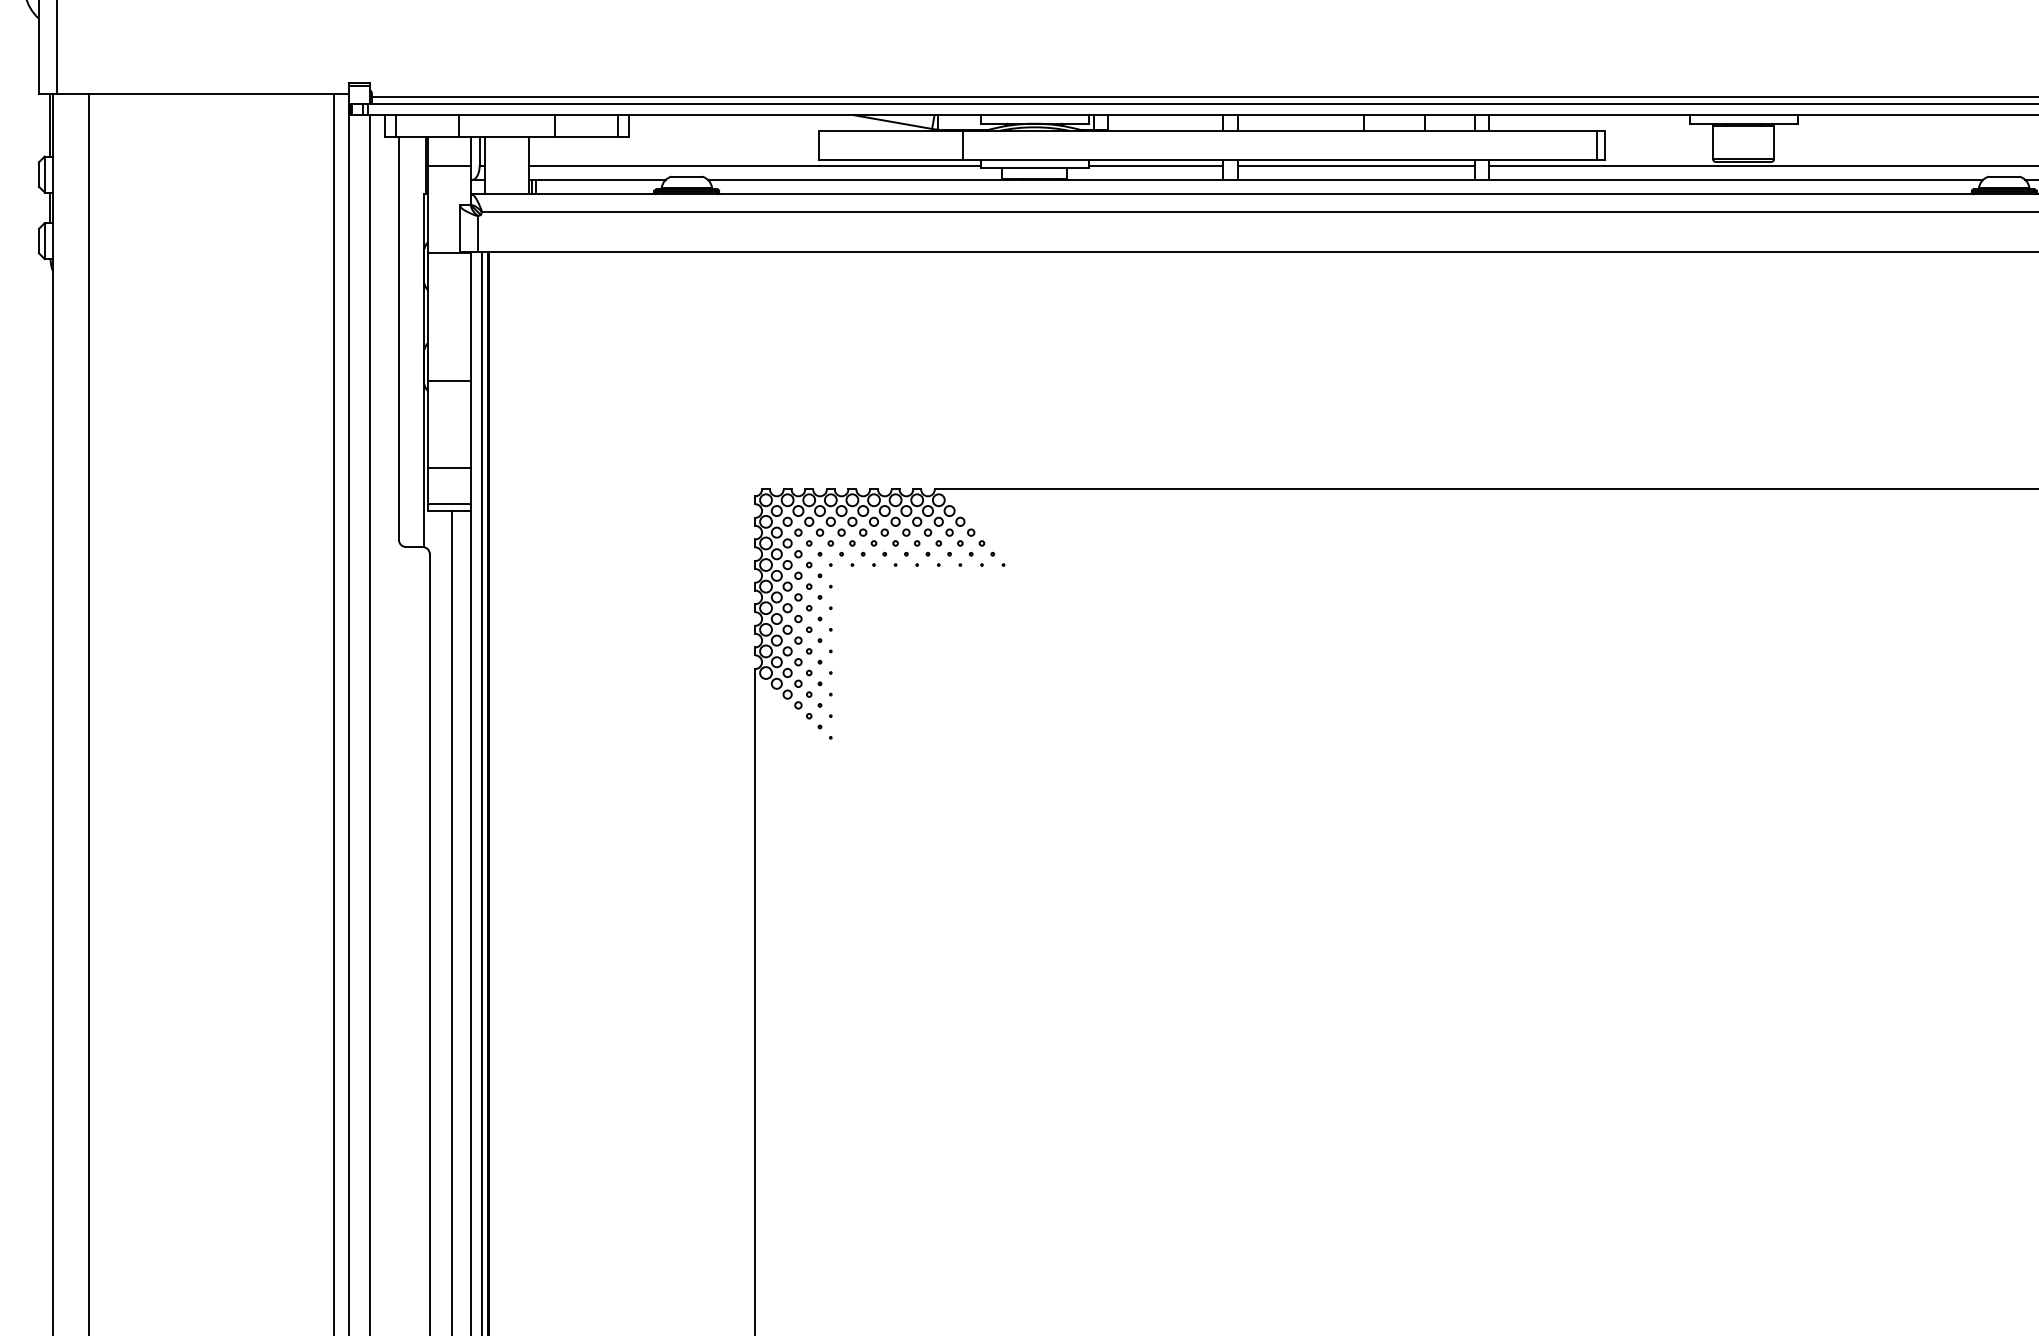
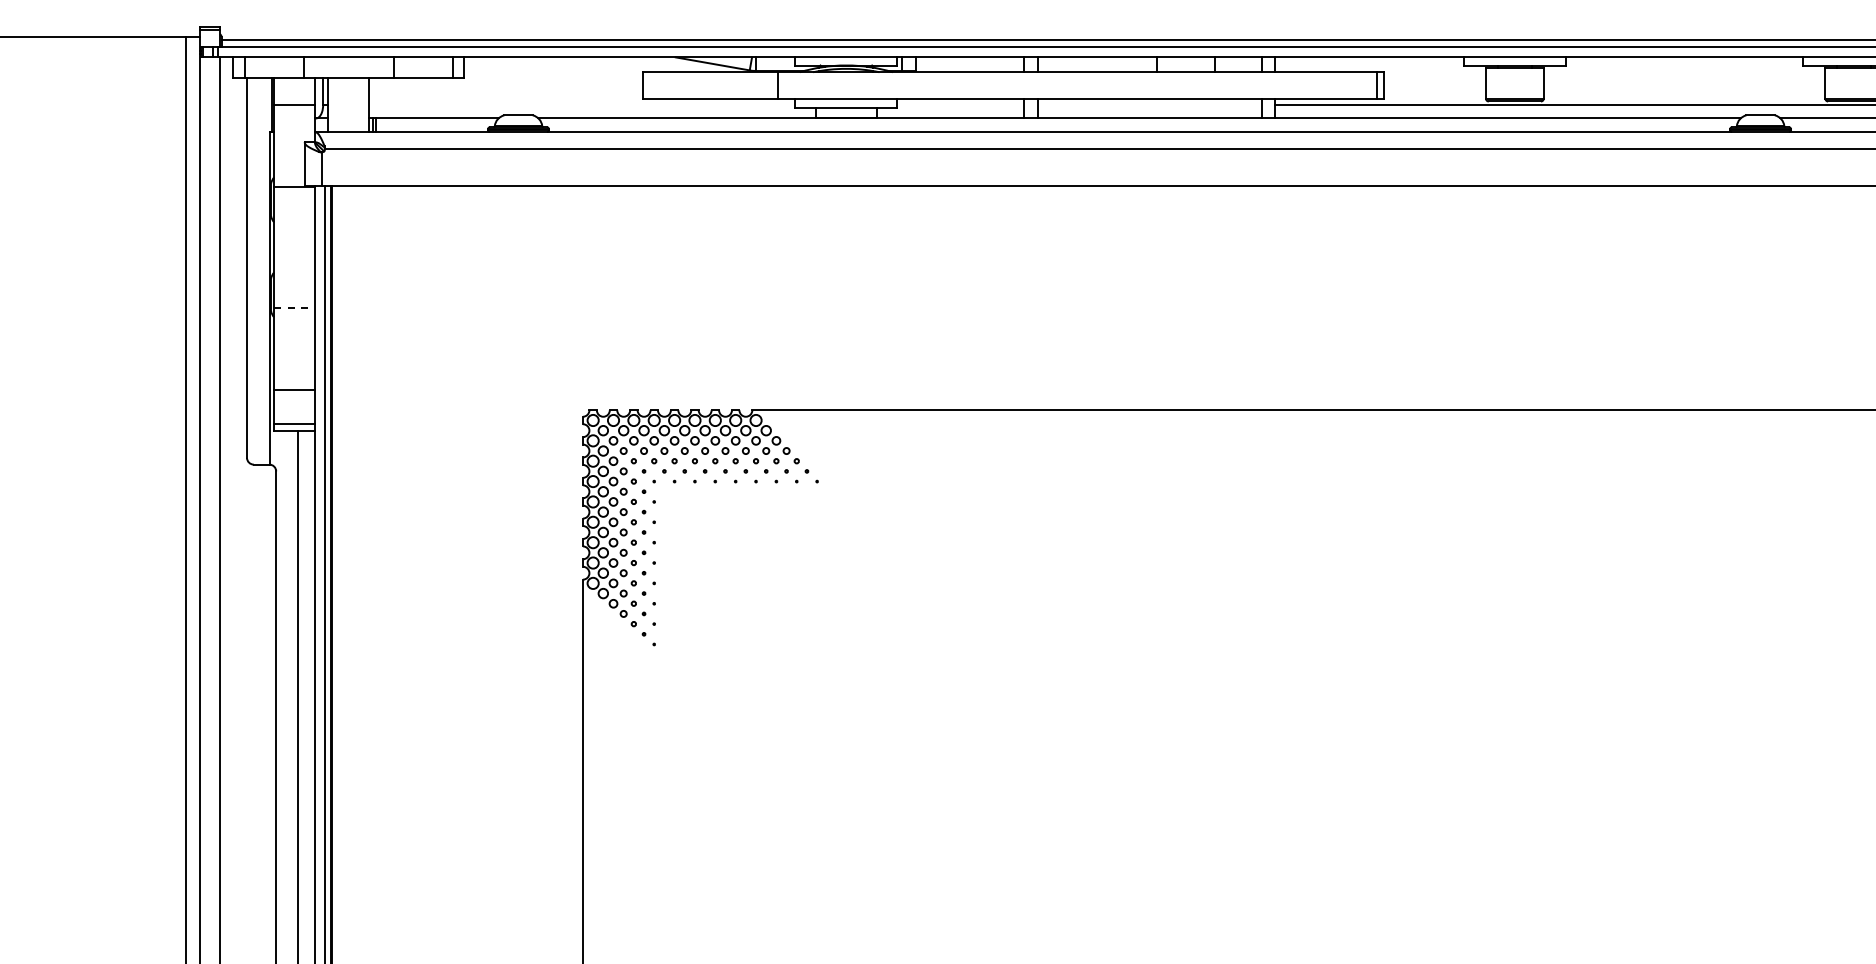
line: (754, 165) -> (582, 104), removed
line: (1155, 165) -> (960, 104), removed
line: (1356, 165) -> (1149, 104), removed
line: (449, 380) -> (294, 307), solid -> dashed

